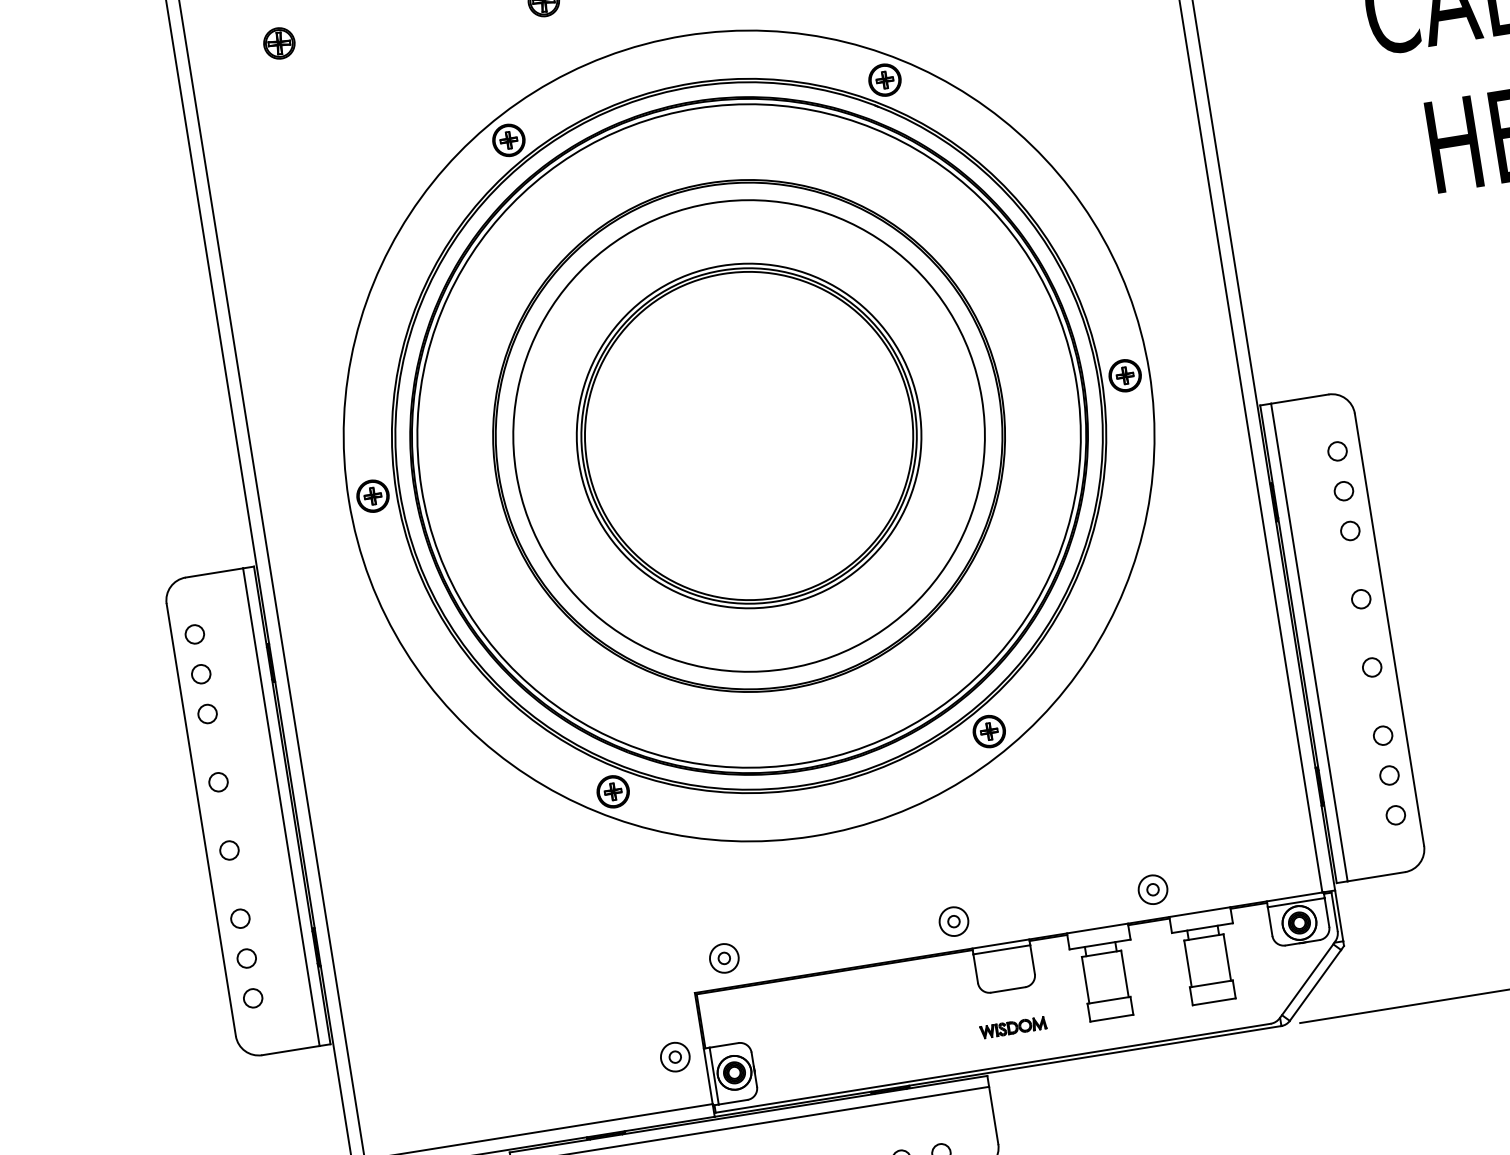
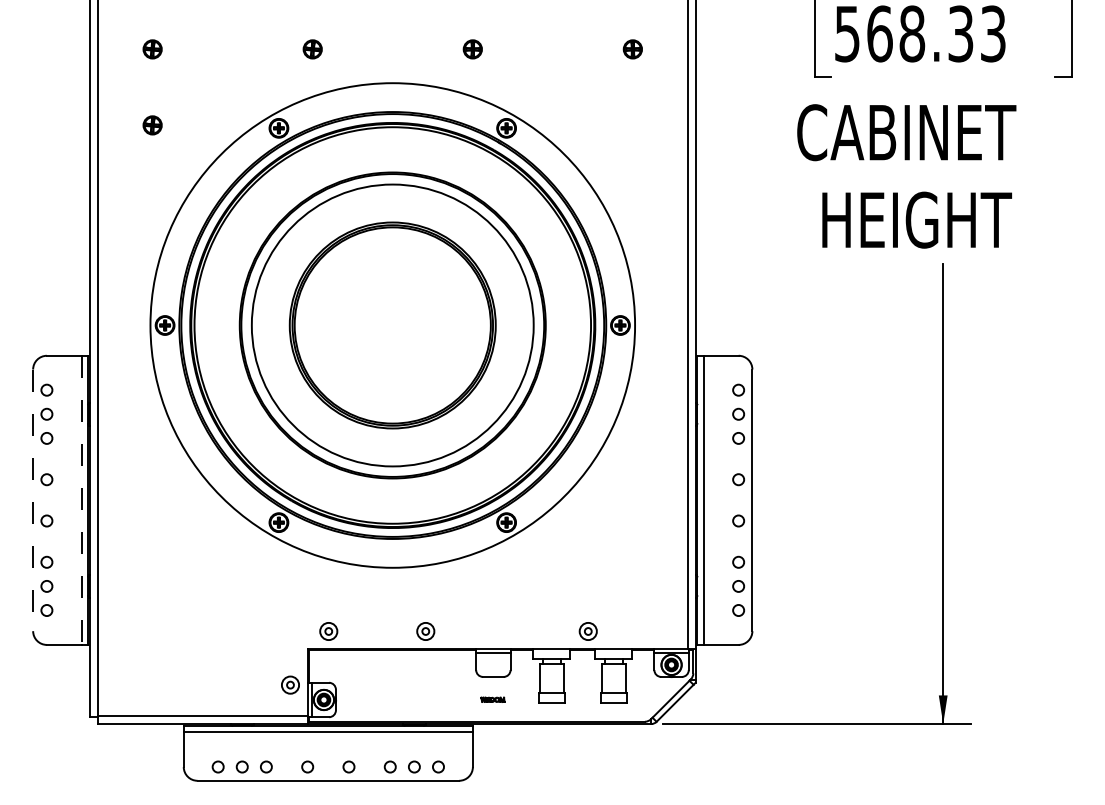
part: (299, 169) -> (152, 125), added
line: (281, 807) -> (81, 500), solid -> dashed
line: (201, 820) -> (33, 500), solid -> dashed
part: (953, 921) -> (425, 631), moved
part: (1012, 1027) -> (492, 699), size x0.6

